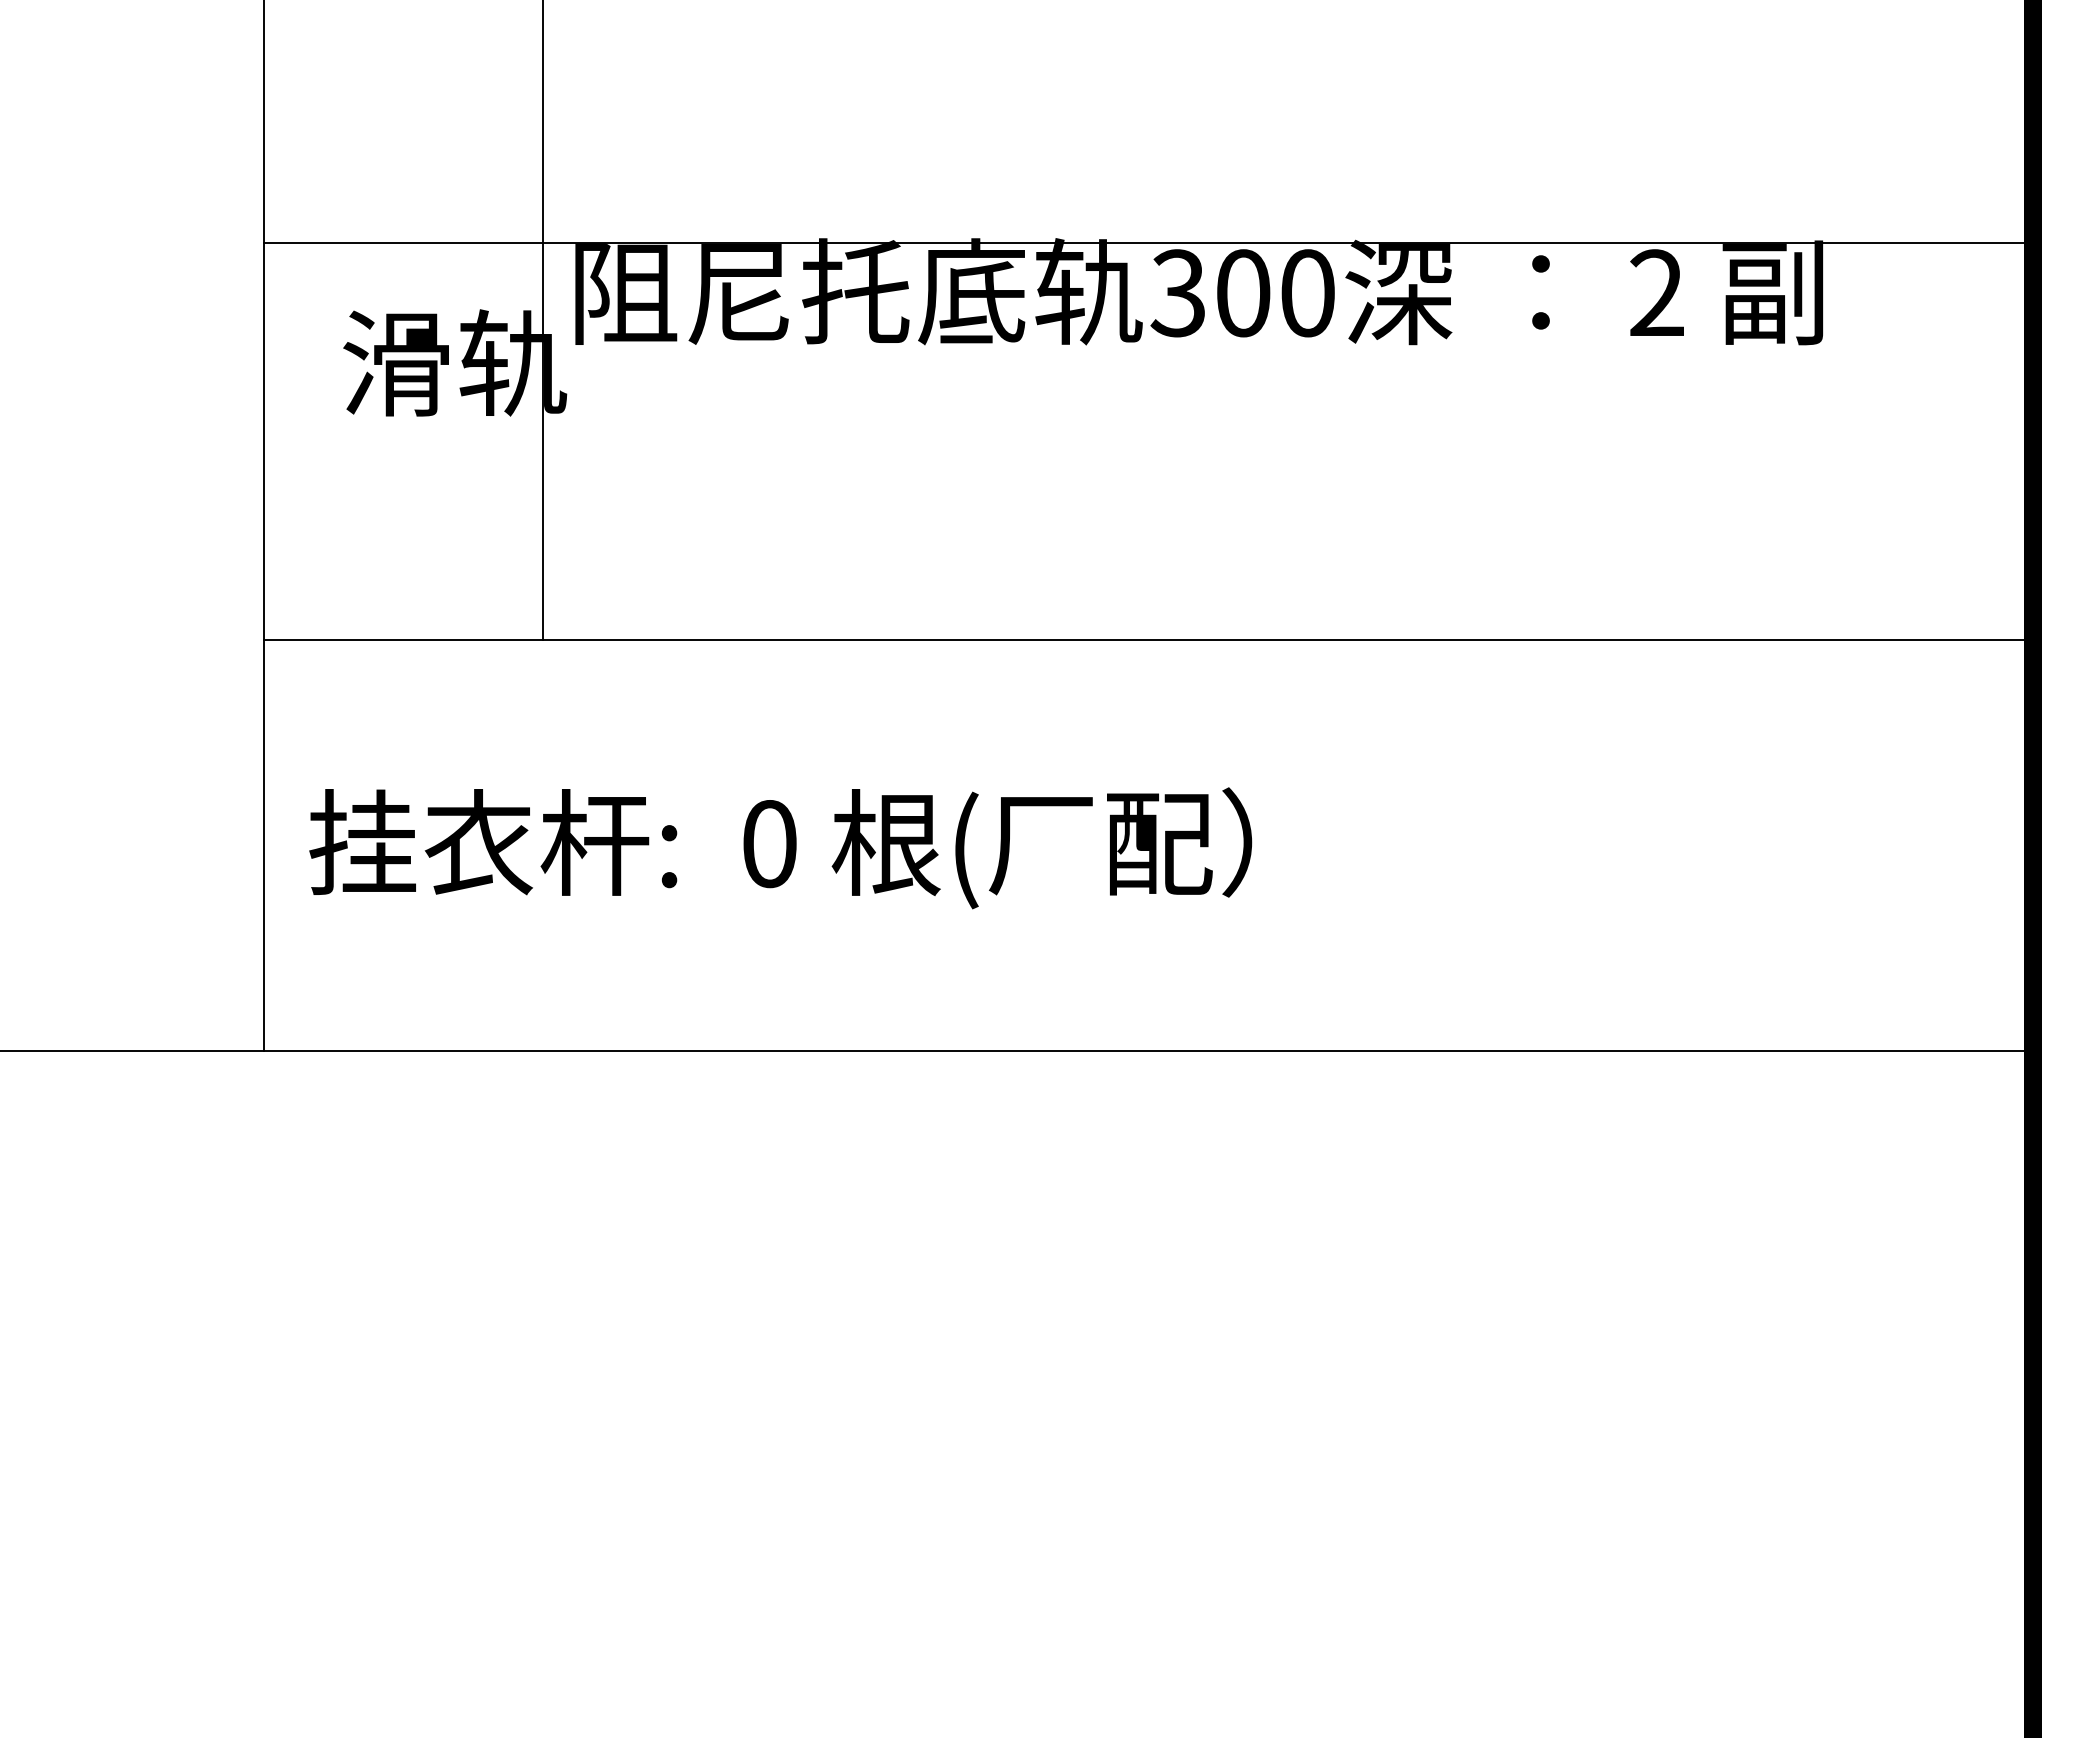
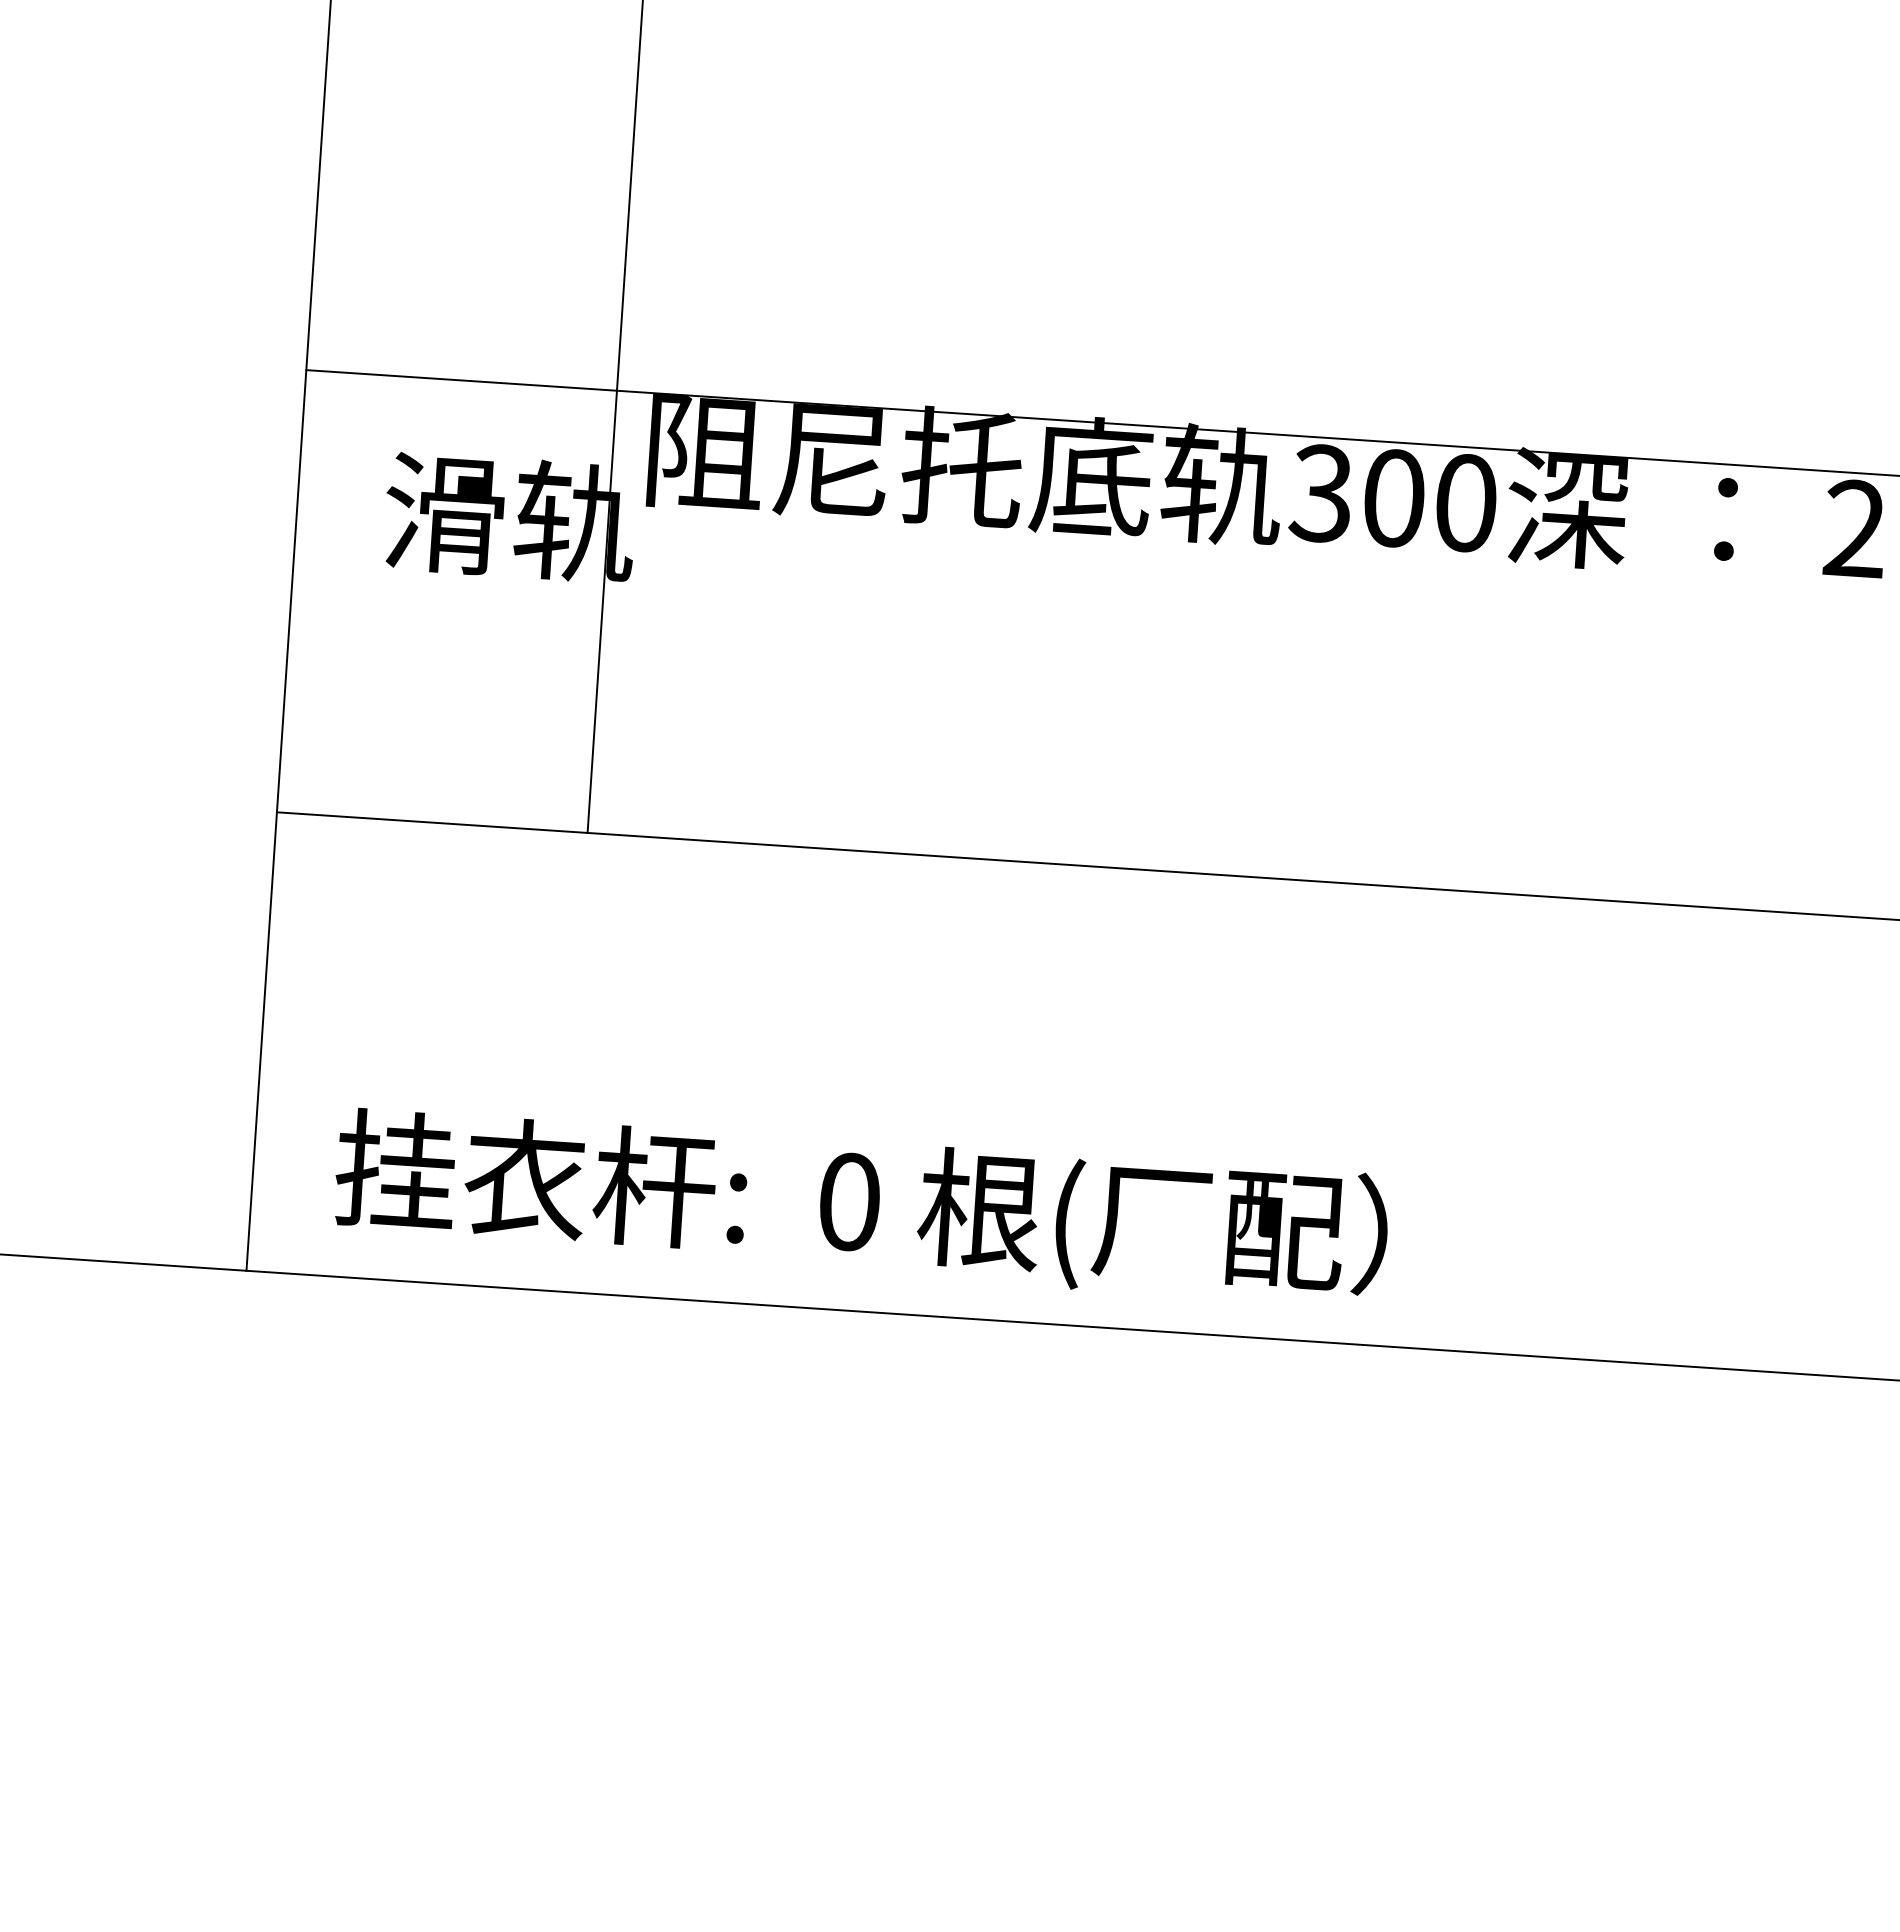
text: (780, 848) -> (861, 1207), moved

